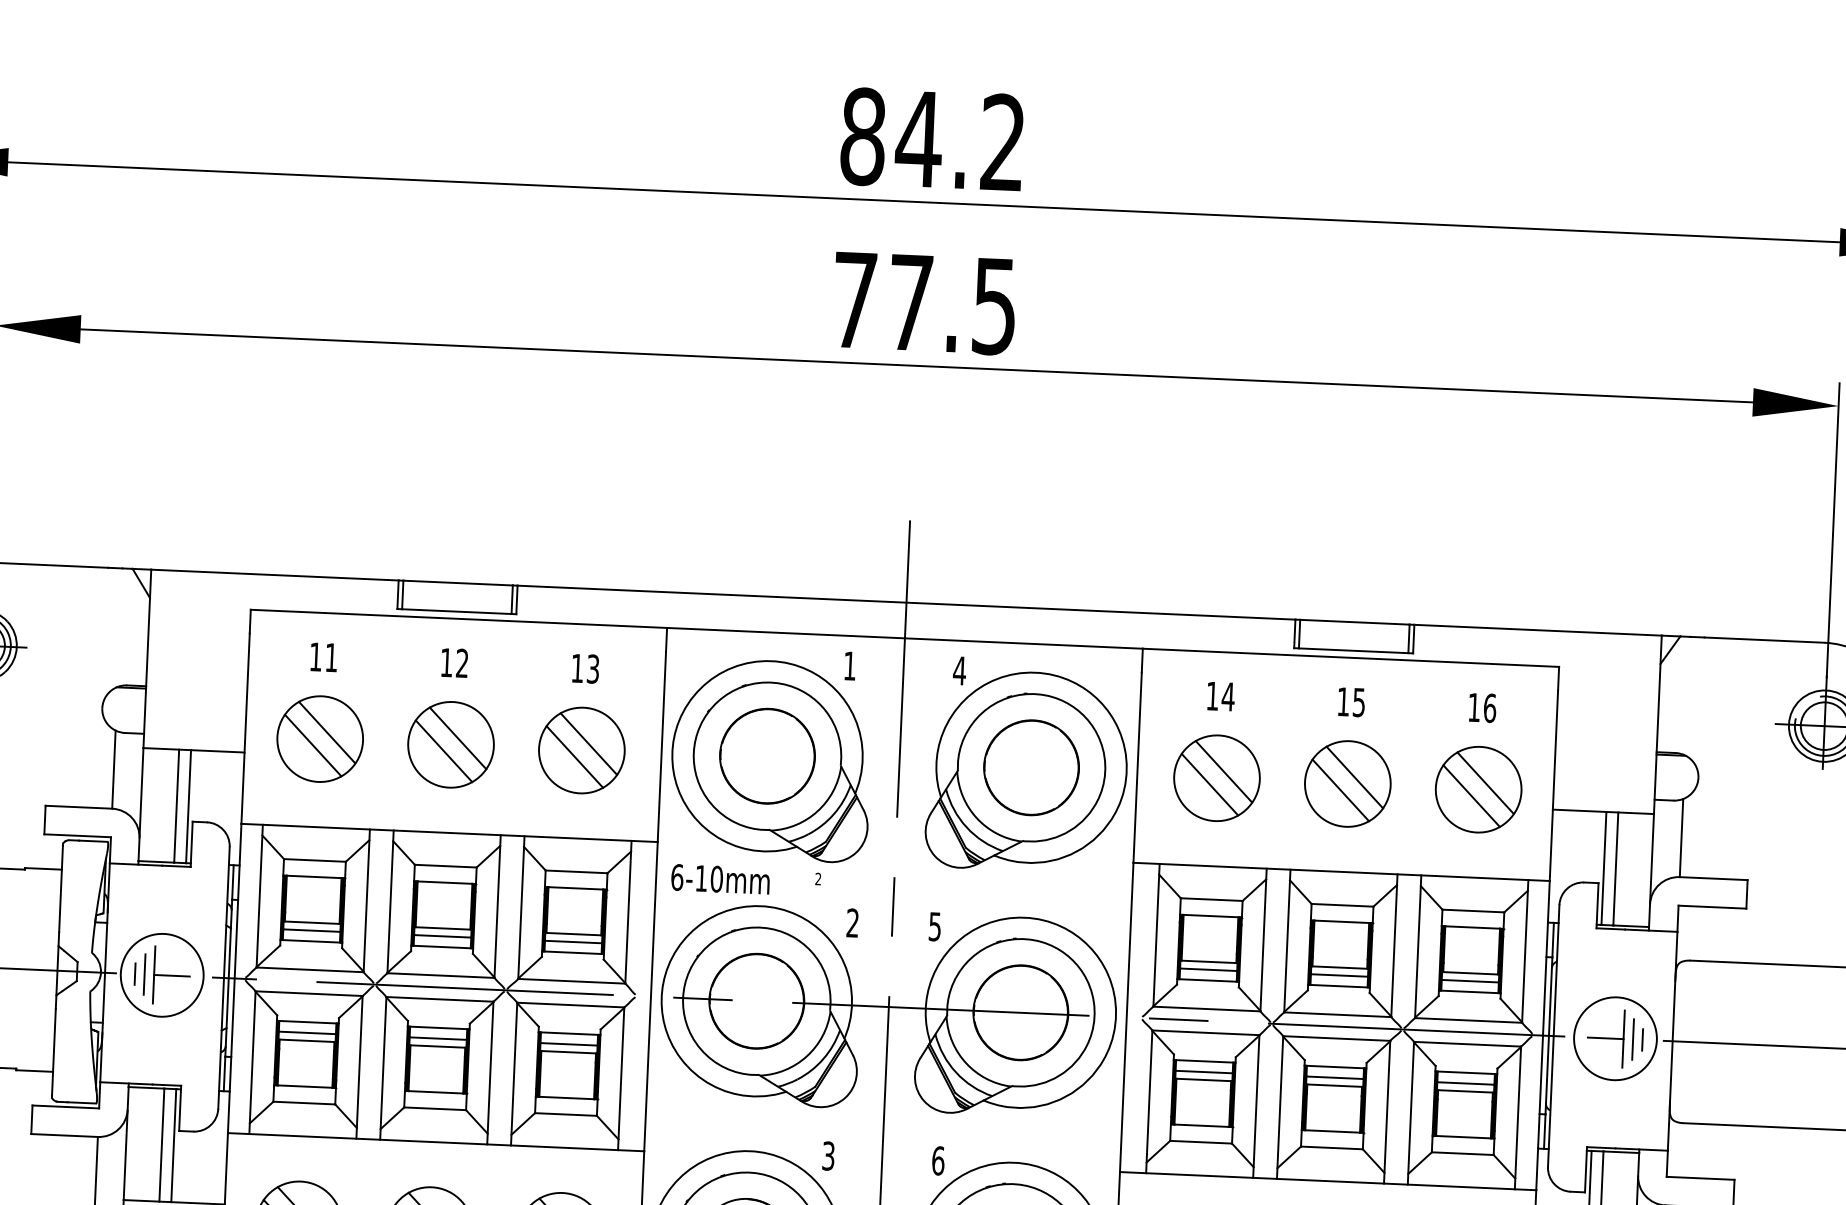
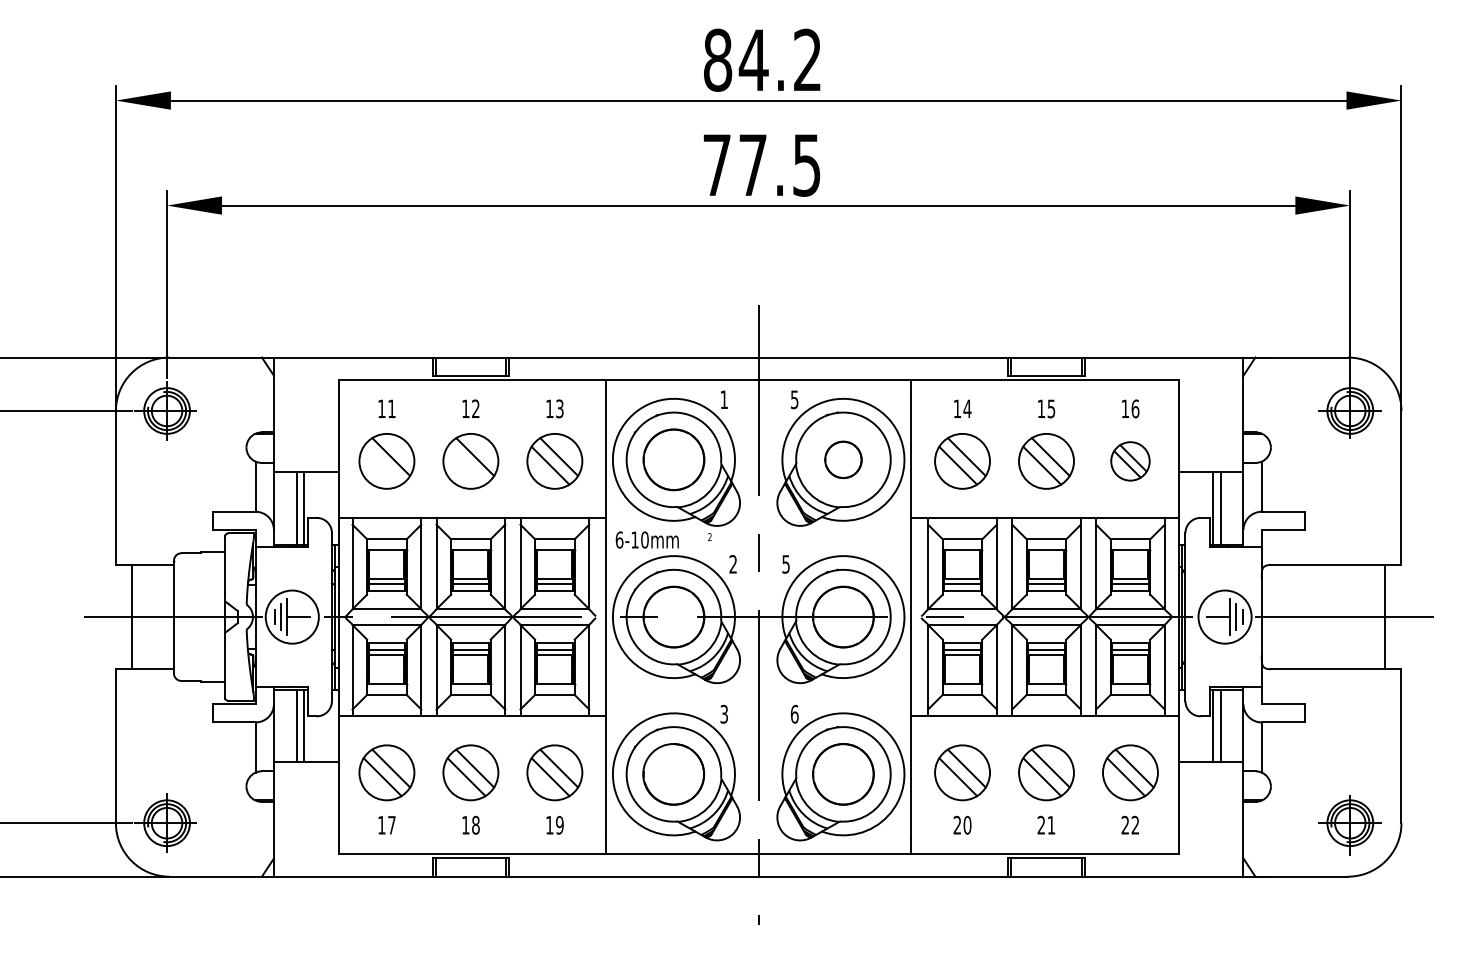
text: (959, 670) -> (794, 399), 4 -> 5
line: (313, 745) -> (382, 465), removed
line: (443, 750) -> (466, 465), removed
part: (1031, 767) -> (843, 459), size x0.6
part: (1478, 789) -> (1130, 461), size x0.7

